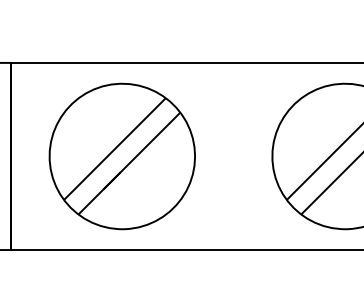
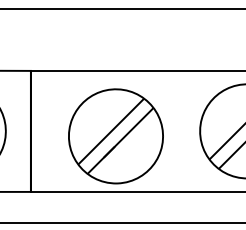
part: (121, 156) -> (115, 136), moved

